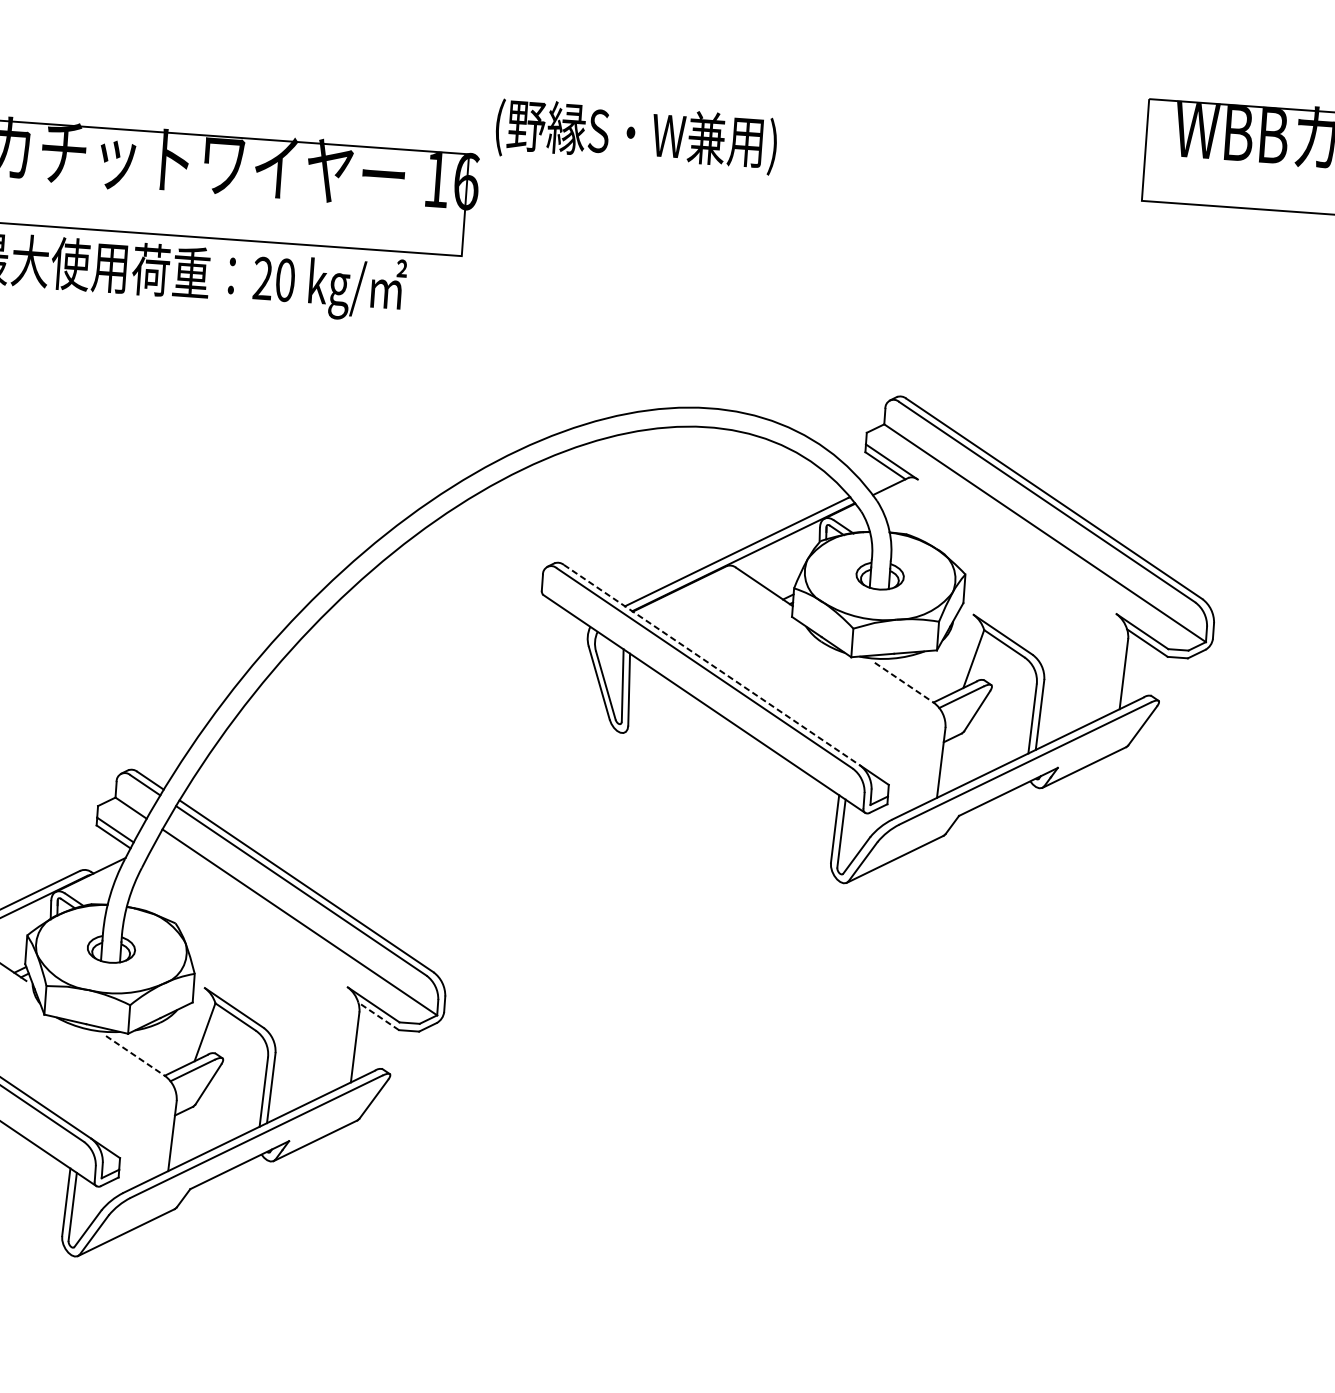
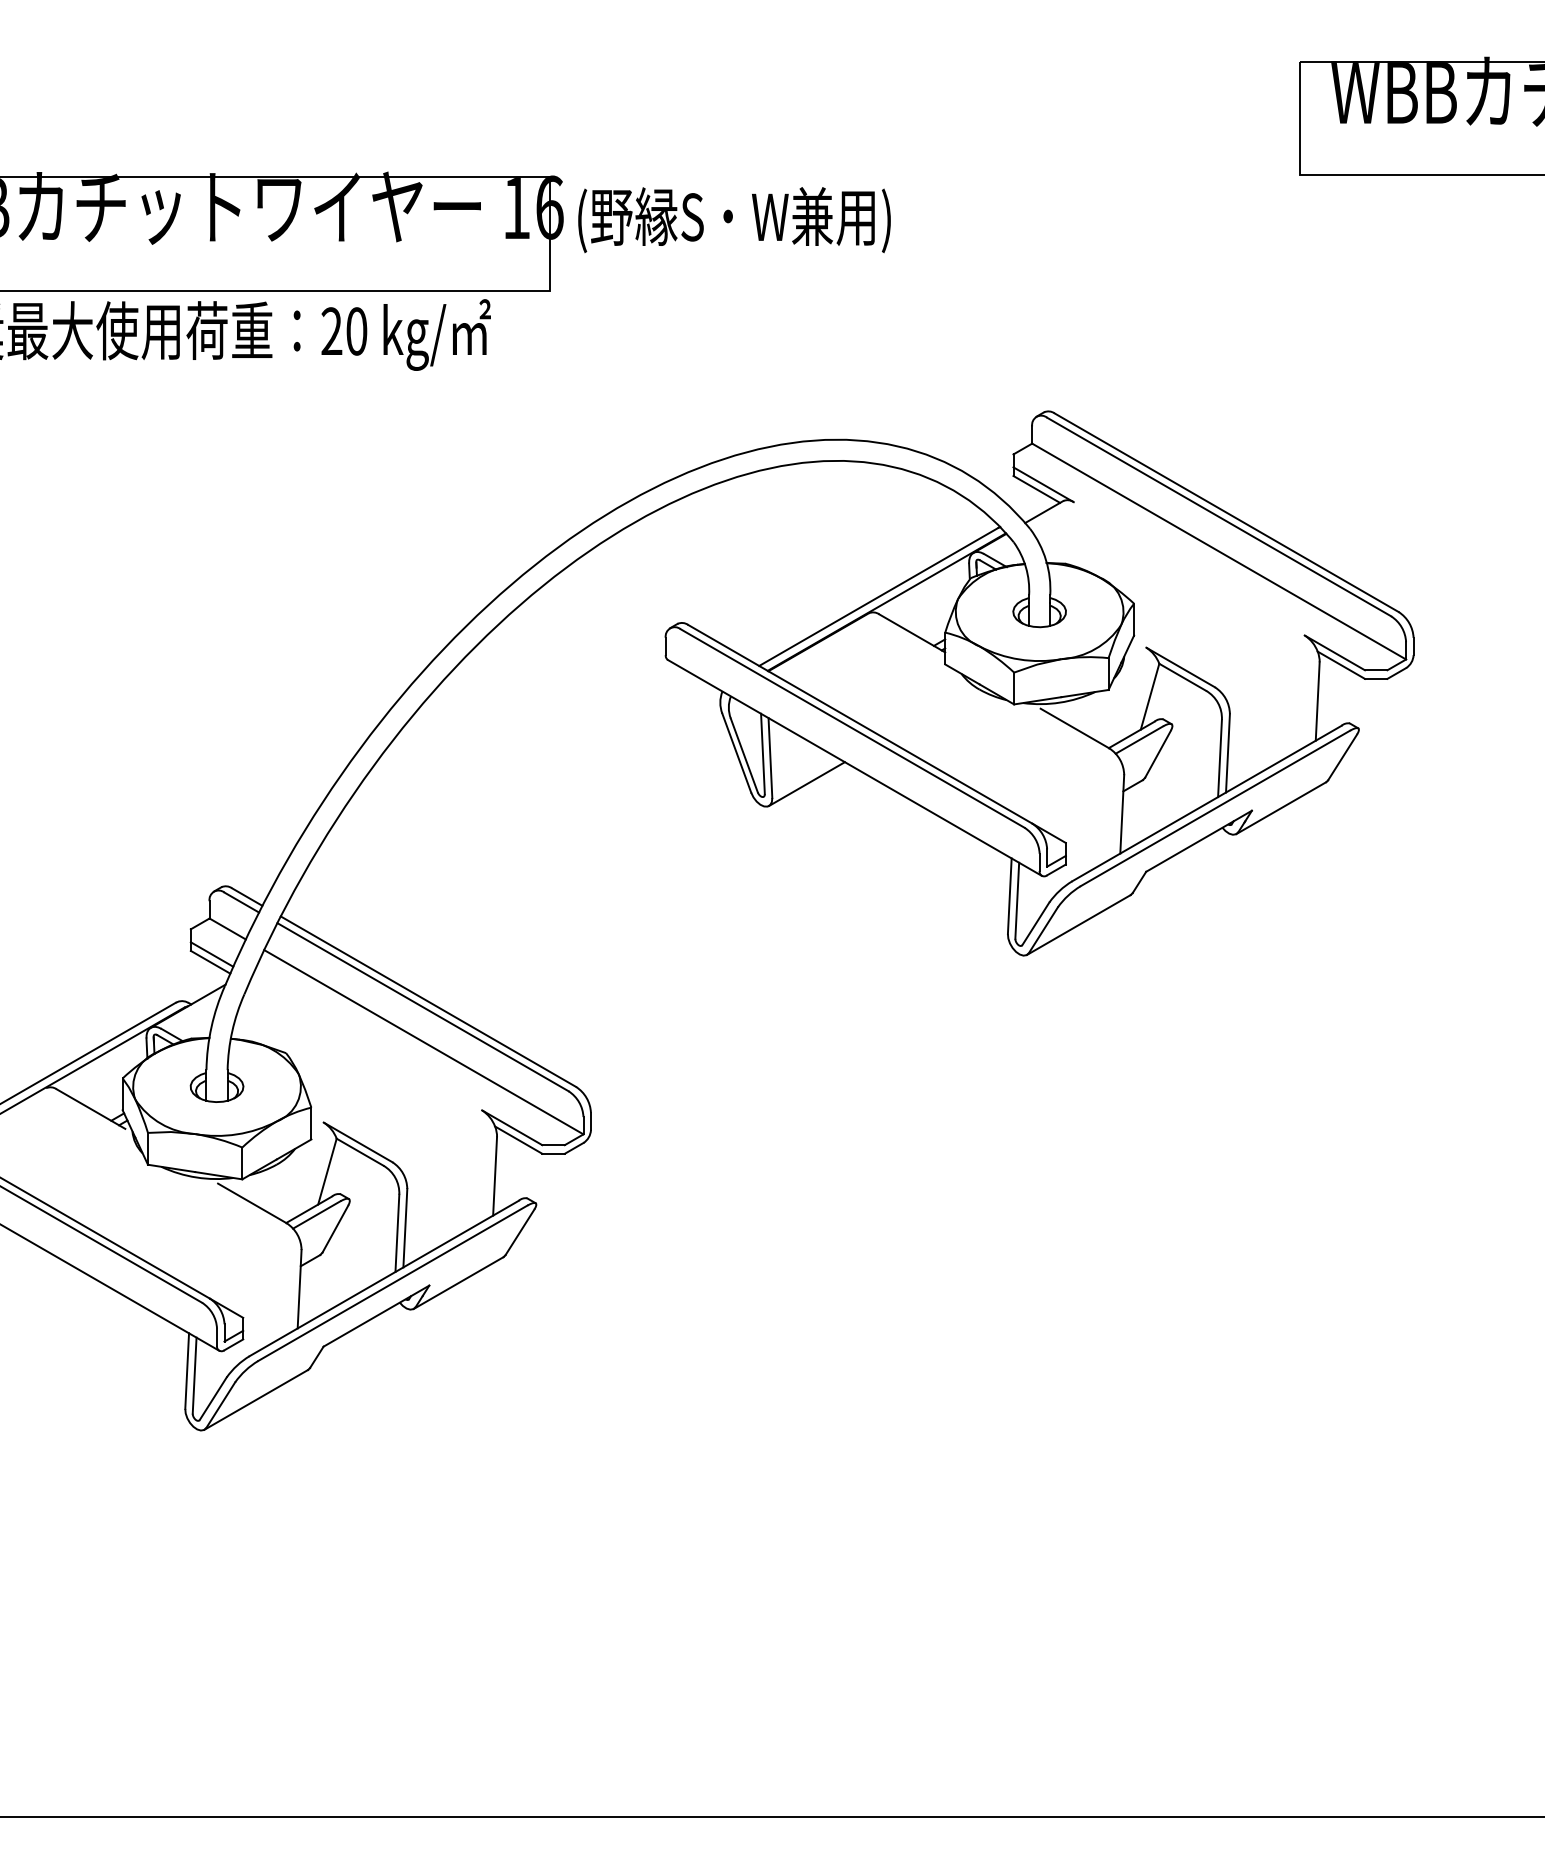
text: (636, 136) -> (734, 220), moved
line: (712, 665) -> (860, 724), dashed -> solid
line: (903, 682) -> (1074, 728), dashed -> solid
line: (659, 715) -> (806, 784), added
line: (378, 1015) -> (518, 1139), dashed -> solid
line: (135, 1056) -> (252, 1203), dashed -> solid

